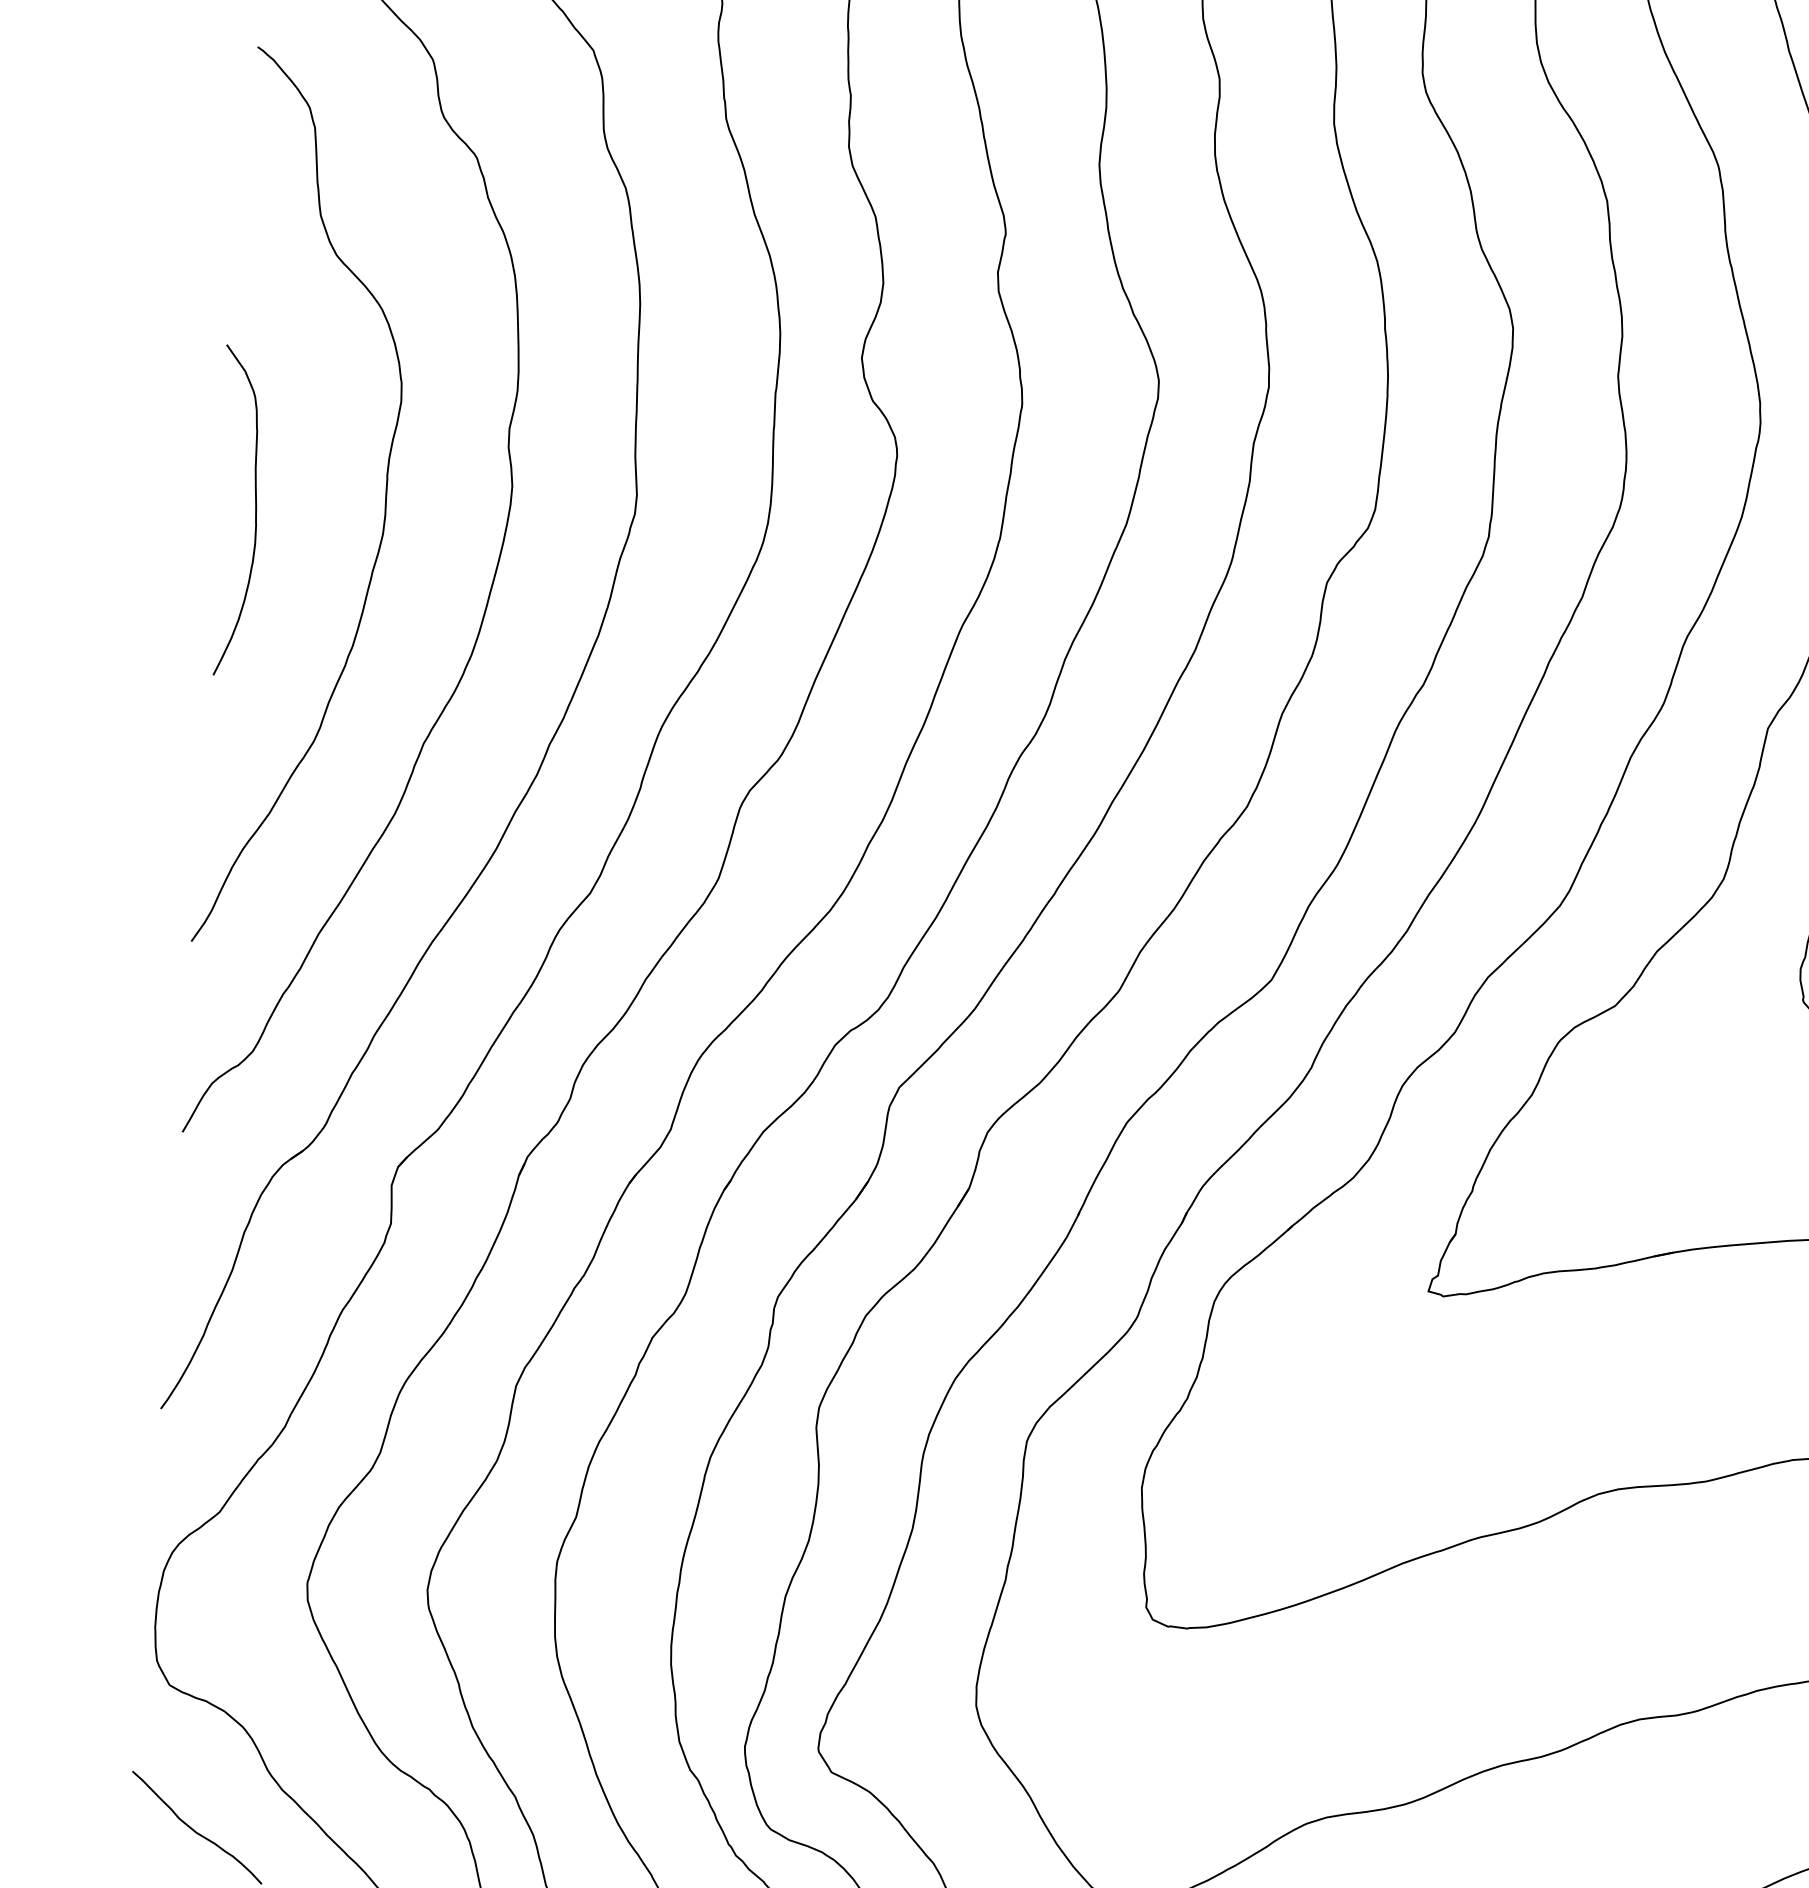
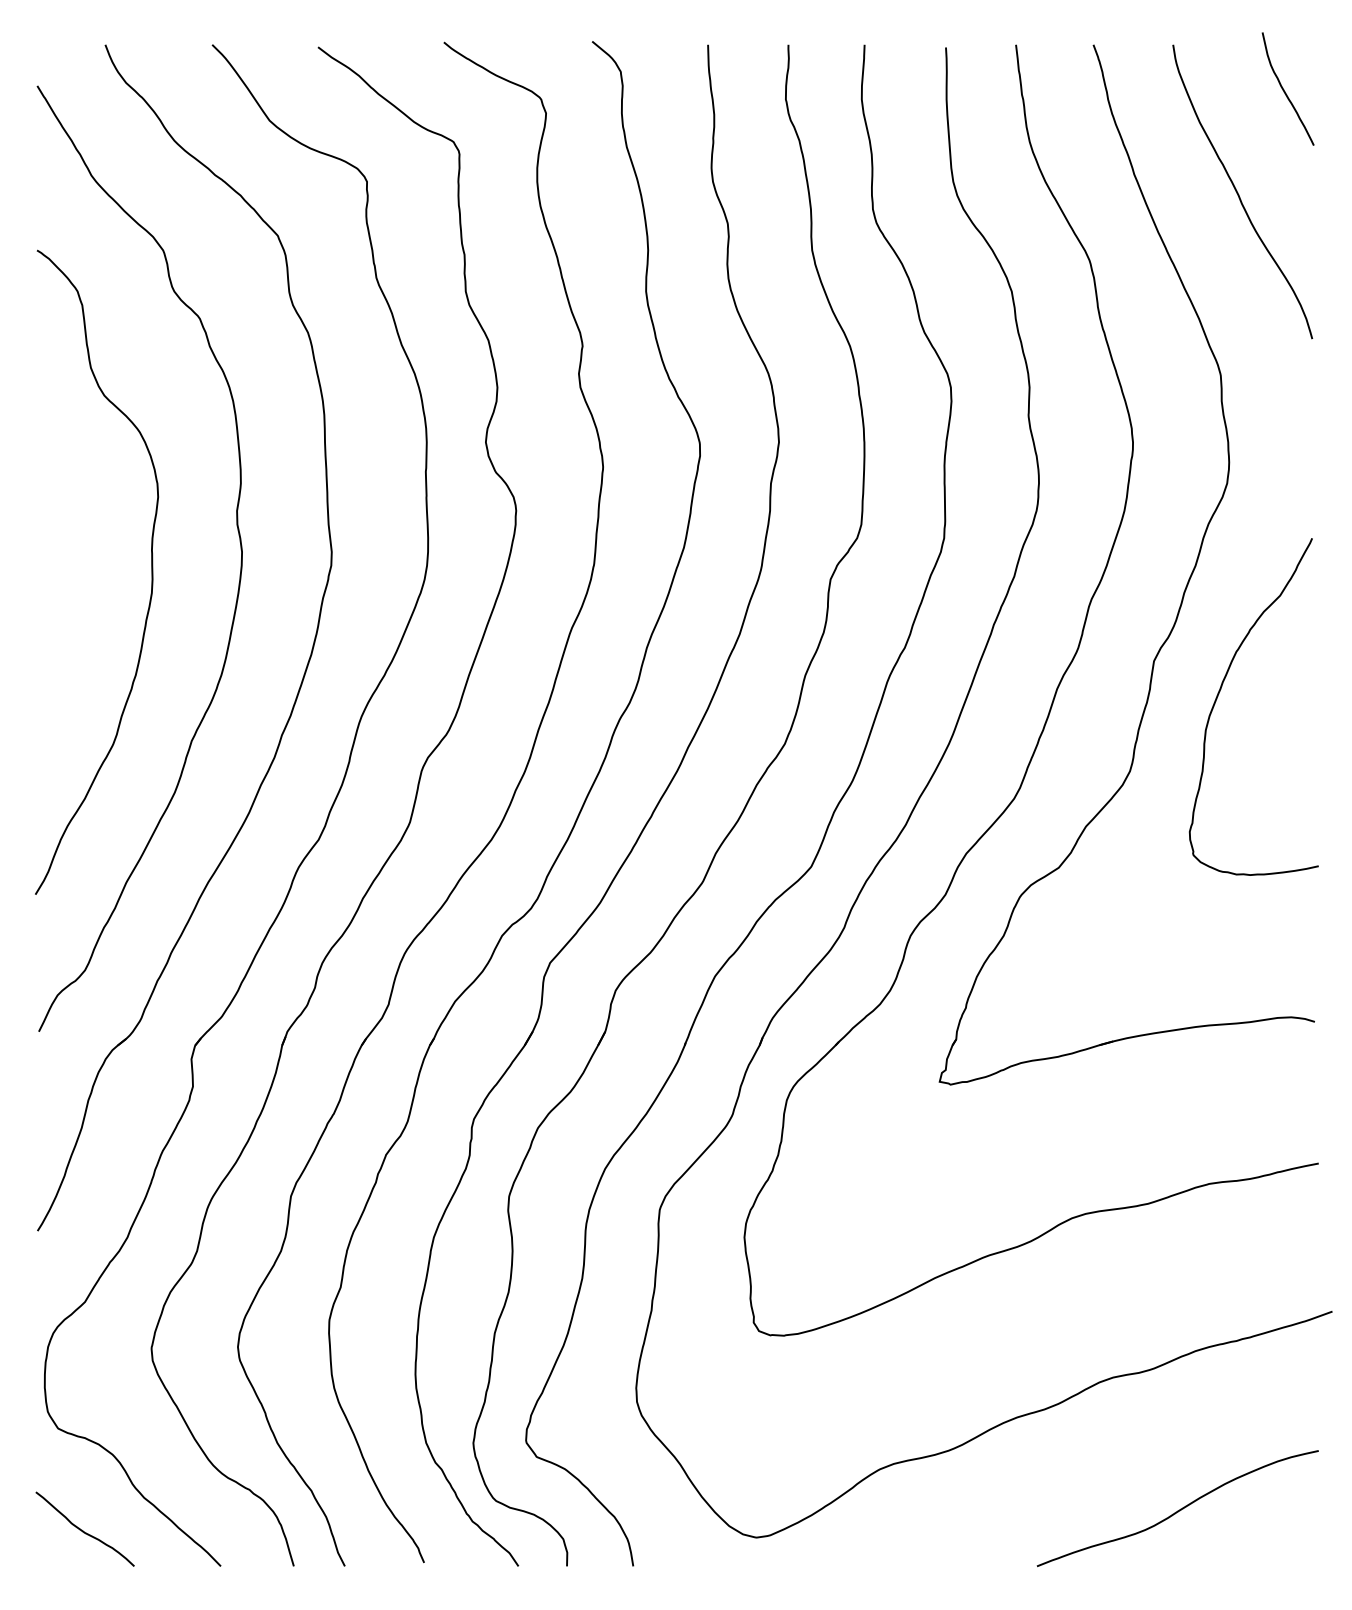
curve: (254, 511) -> (58, 583), removed

